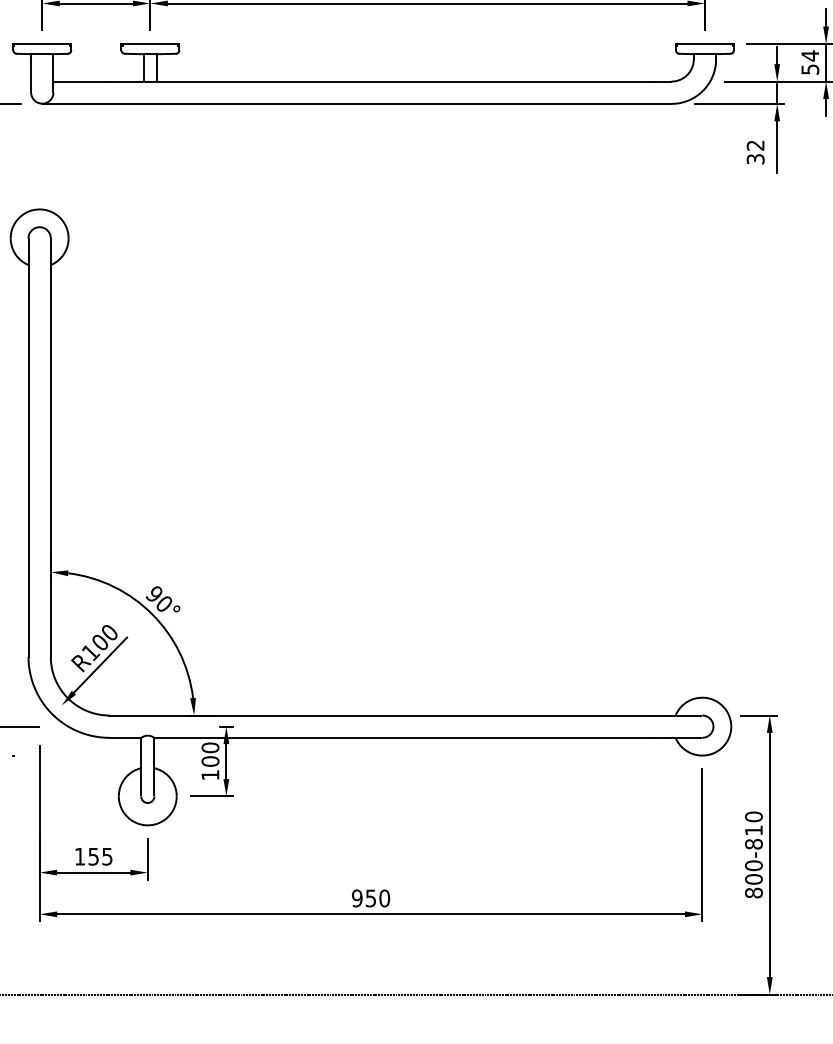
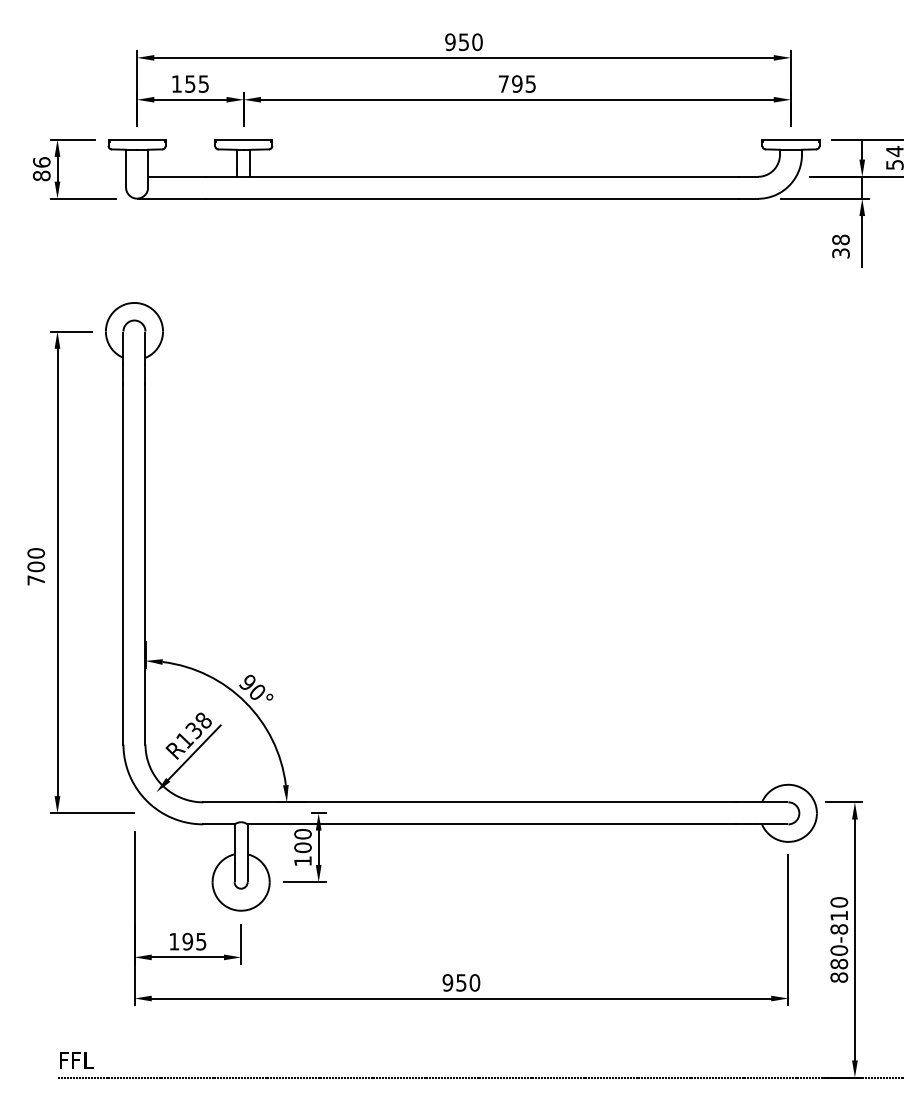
text: (755, 145) -> (840, 239), 32 -> 38
text: (104, 637) -> (198, 725), R100 -> R138
text: (93, 856) -> (187, 941), 155 -> 195
text: (753, 878) -> (838, 963), 800-810 -> 880-810

